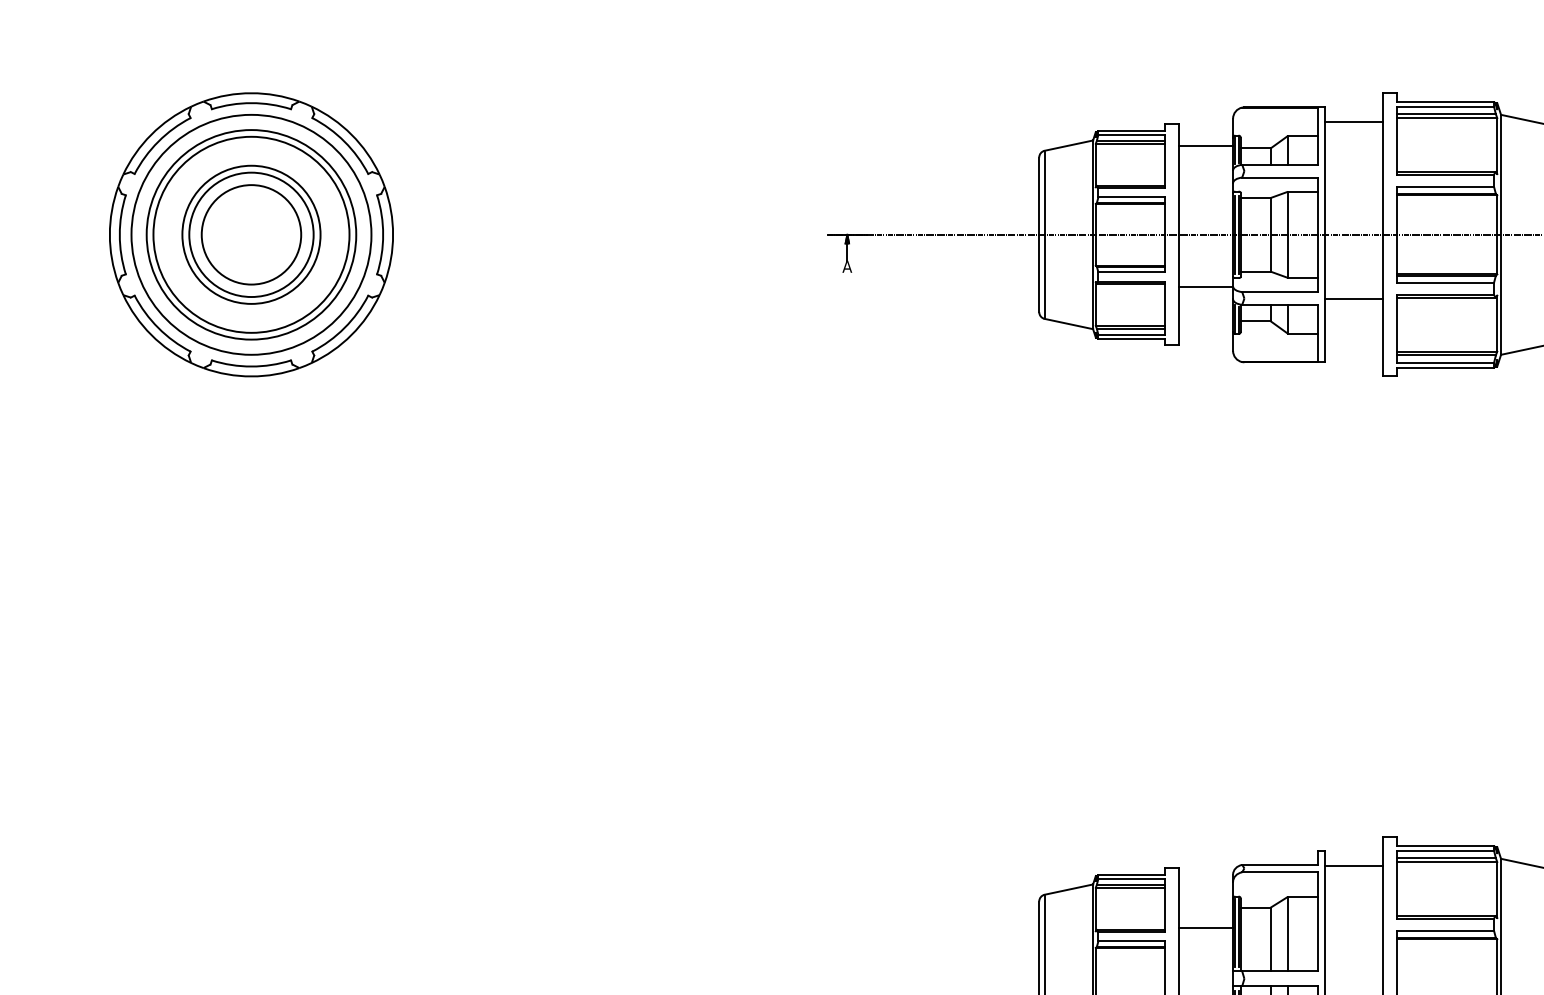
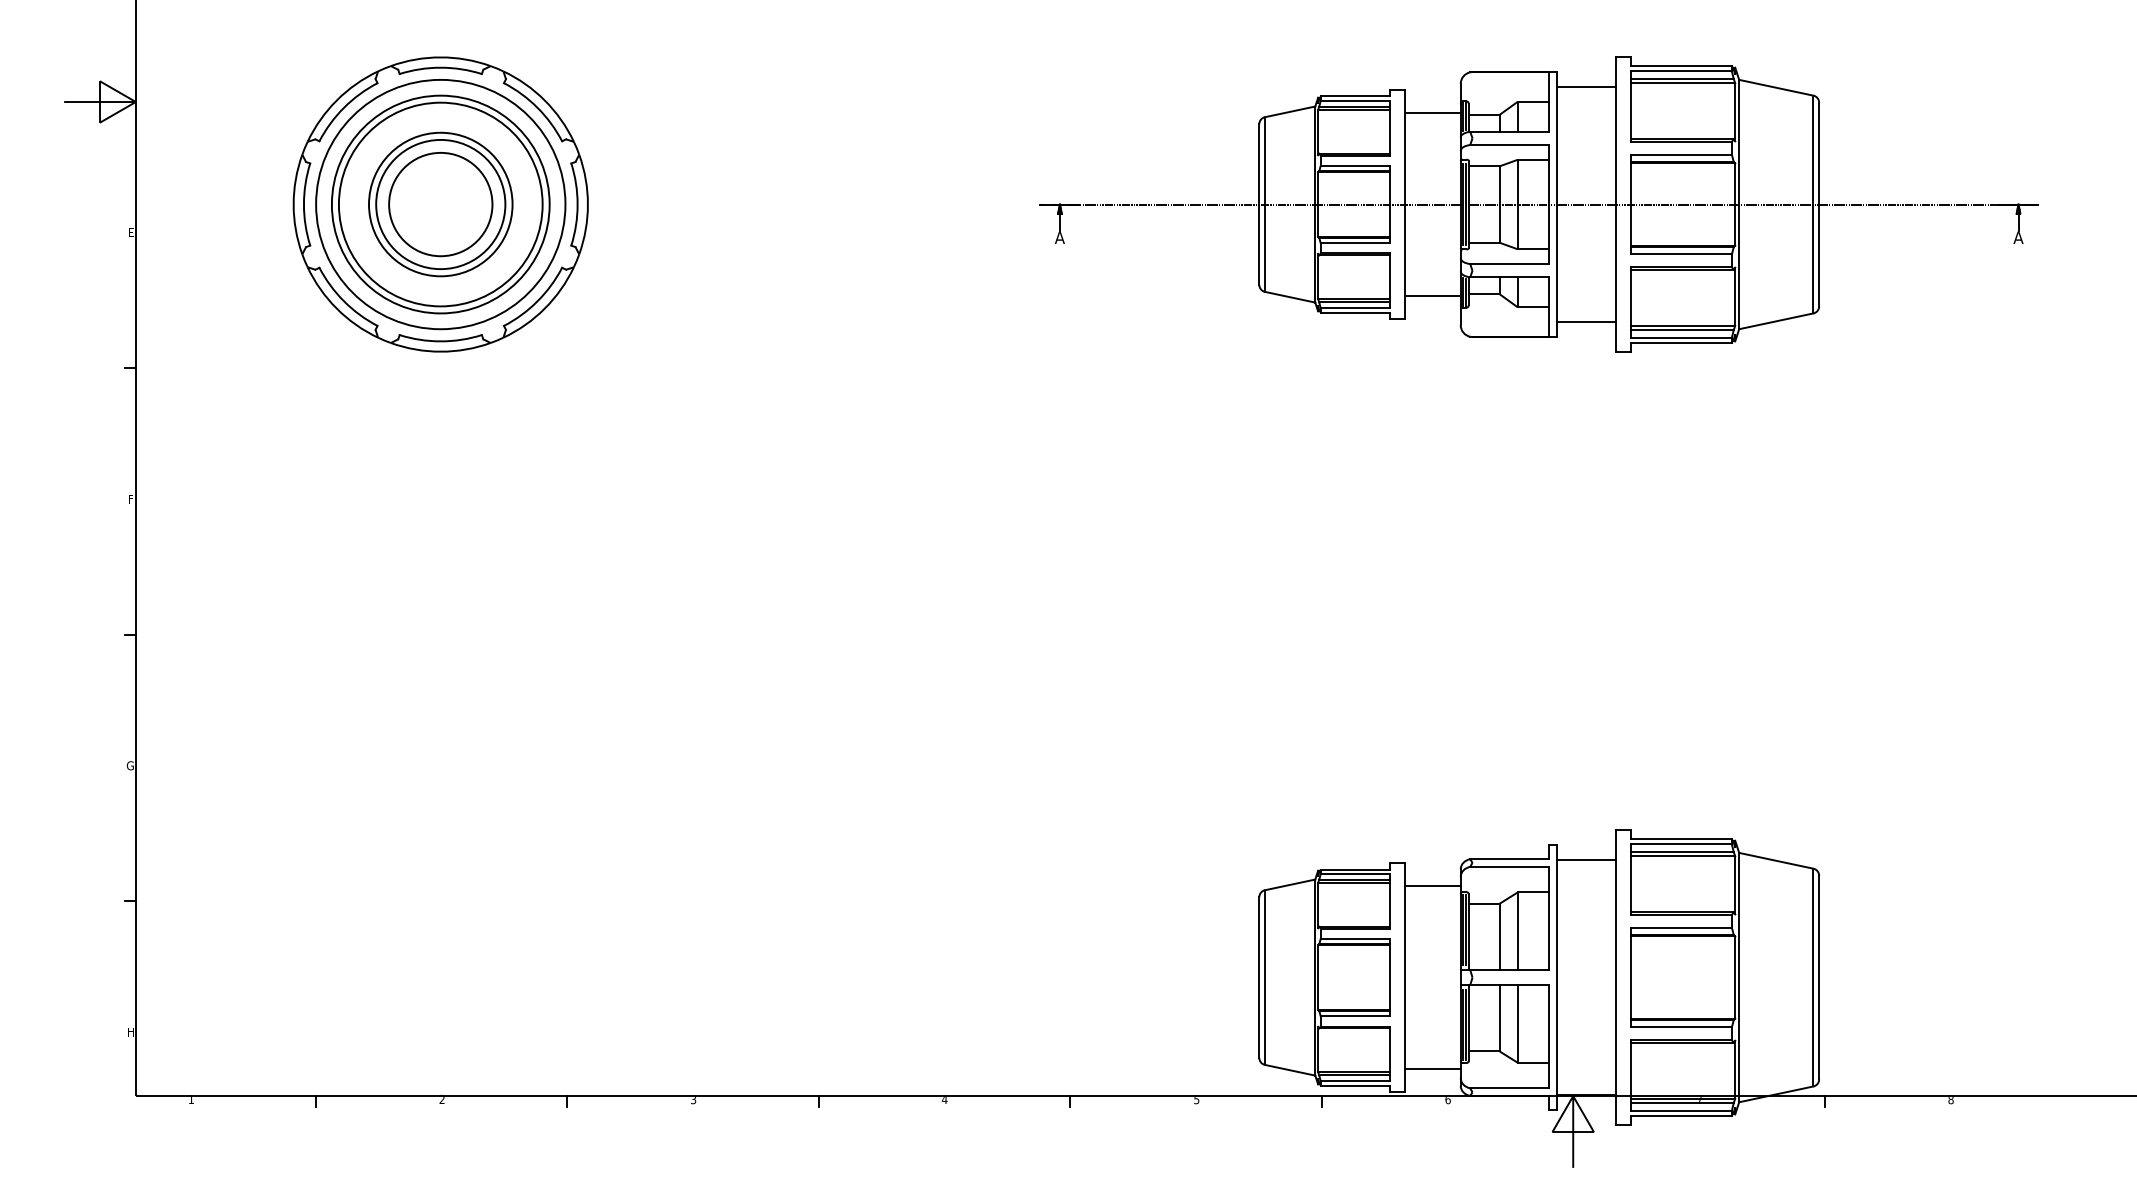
line: (1205, 286) -> (1432, 296), moved
line: (1354, 299) -> (1586, 322), moved
line: (1205, 927) -> (1432, 885), moved

